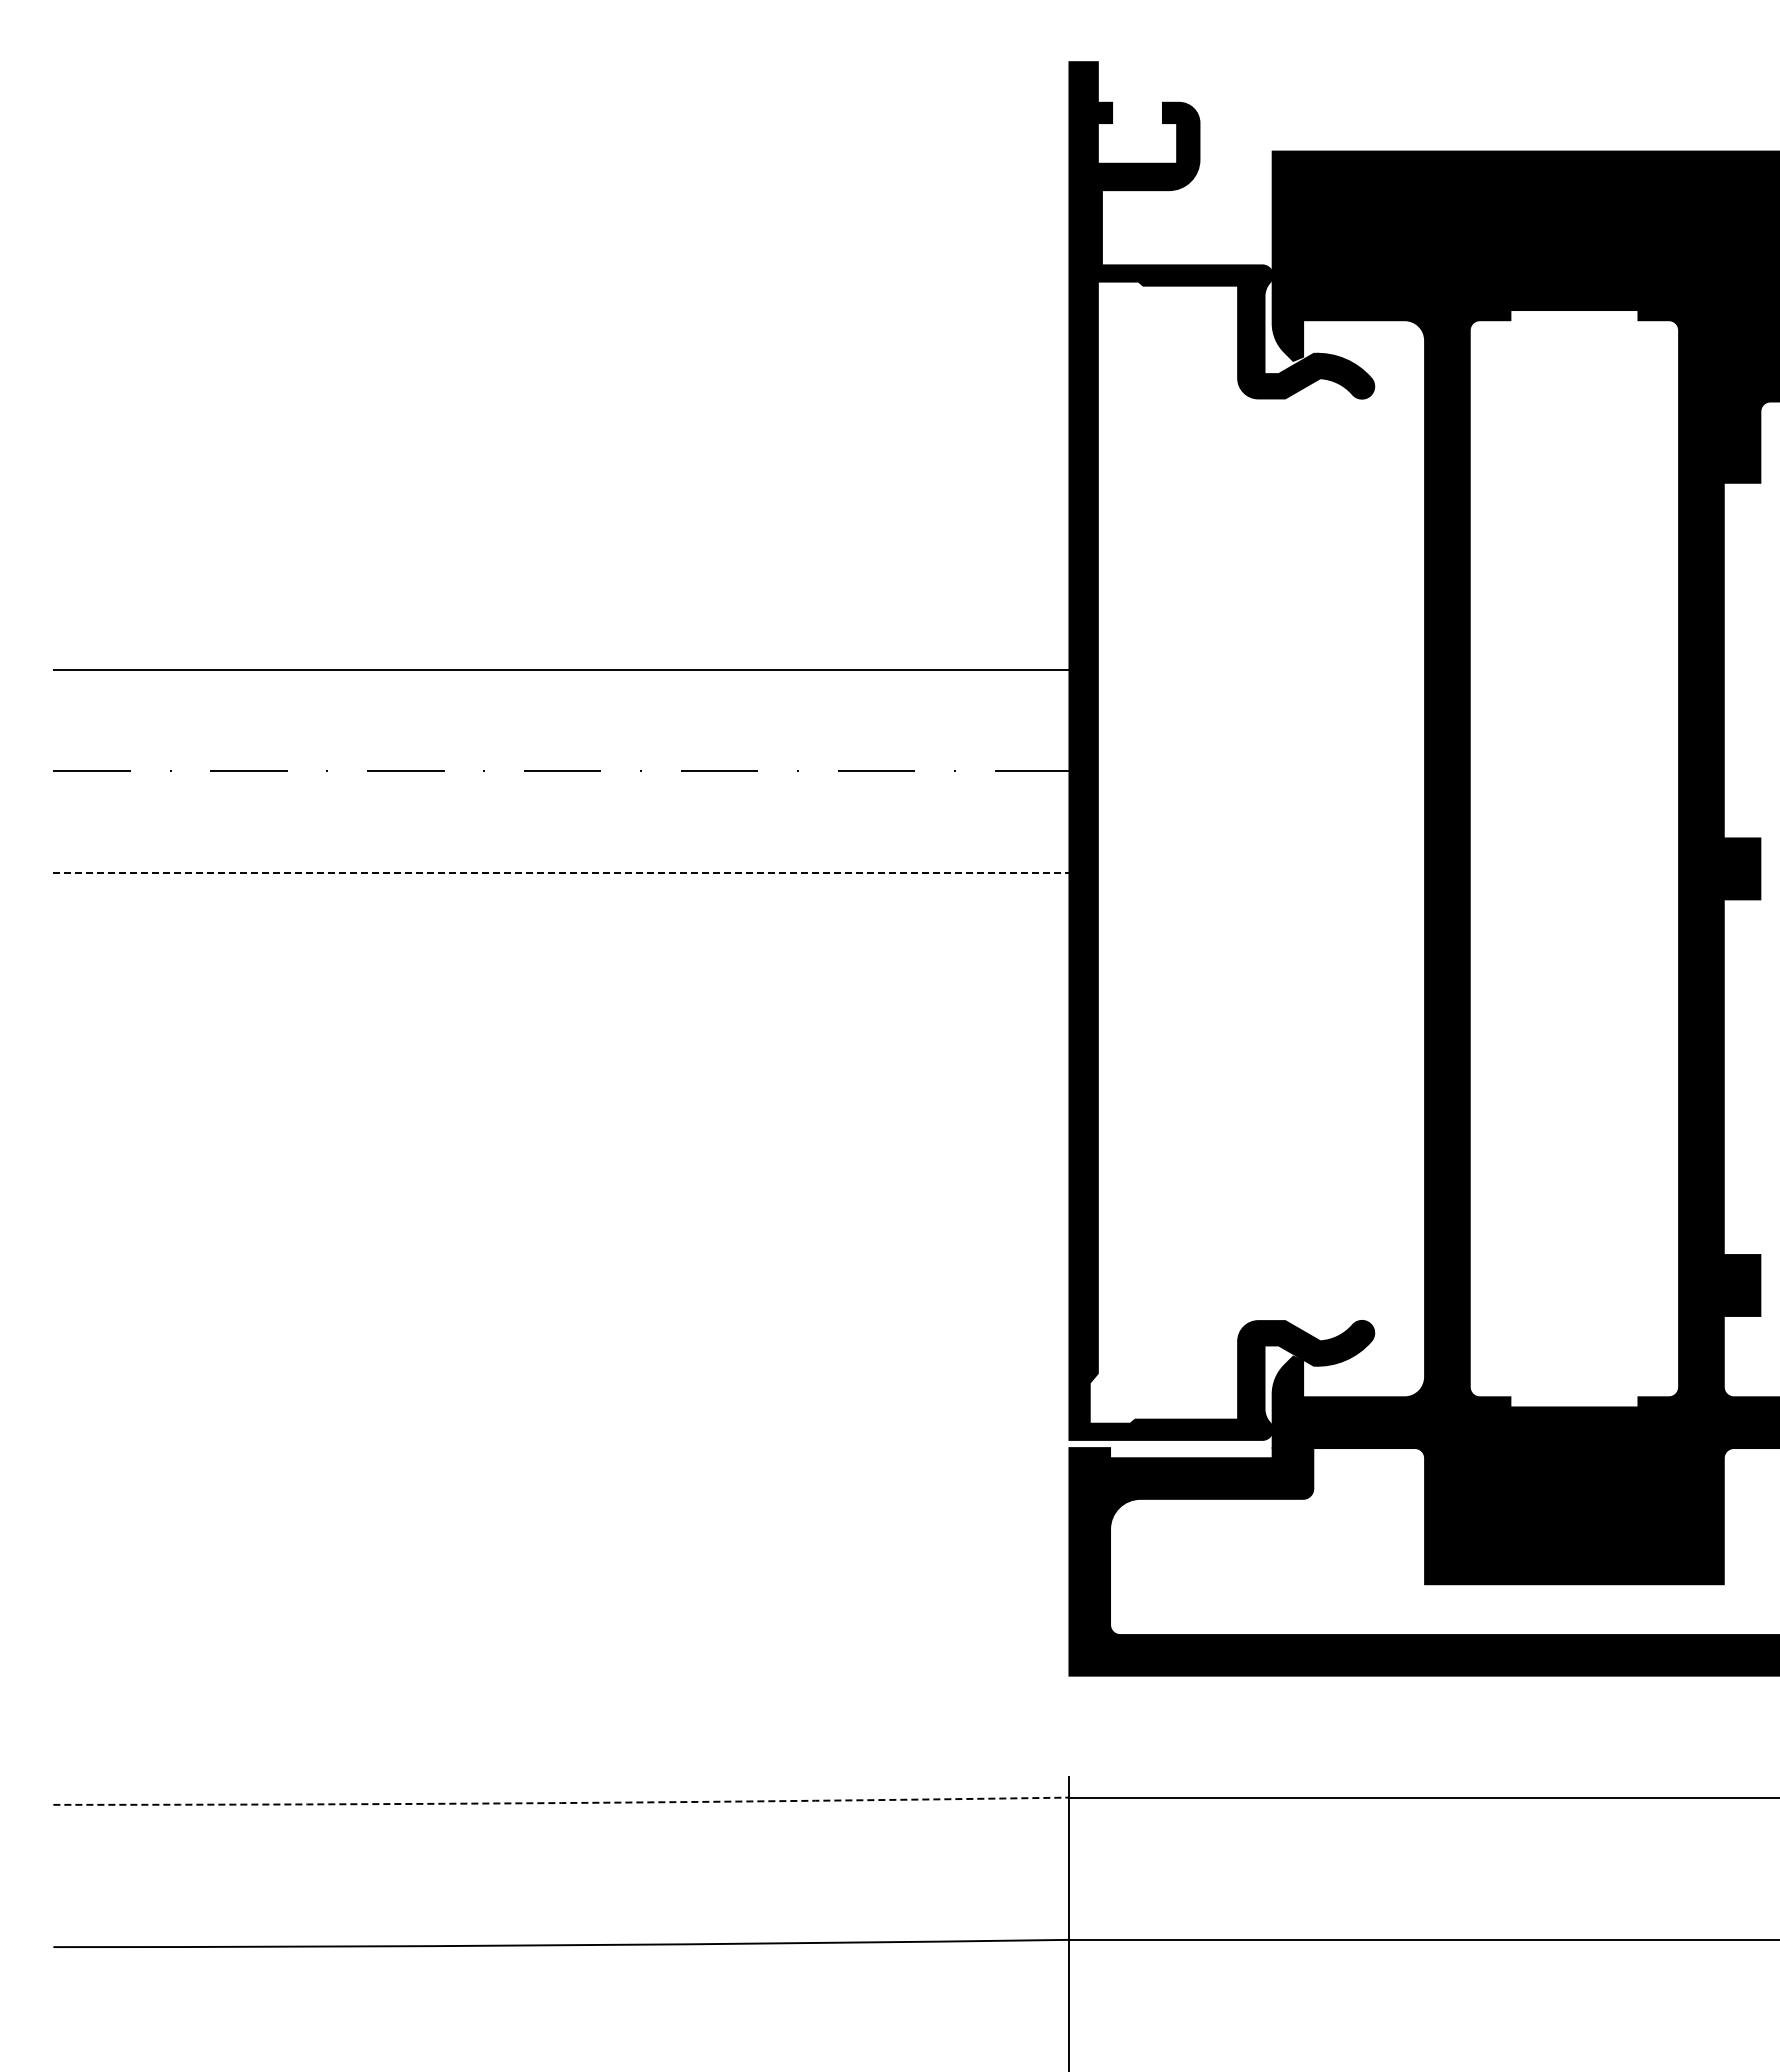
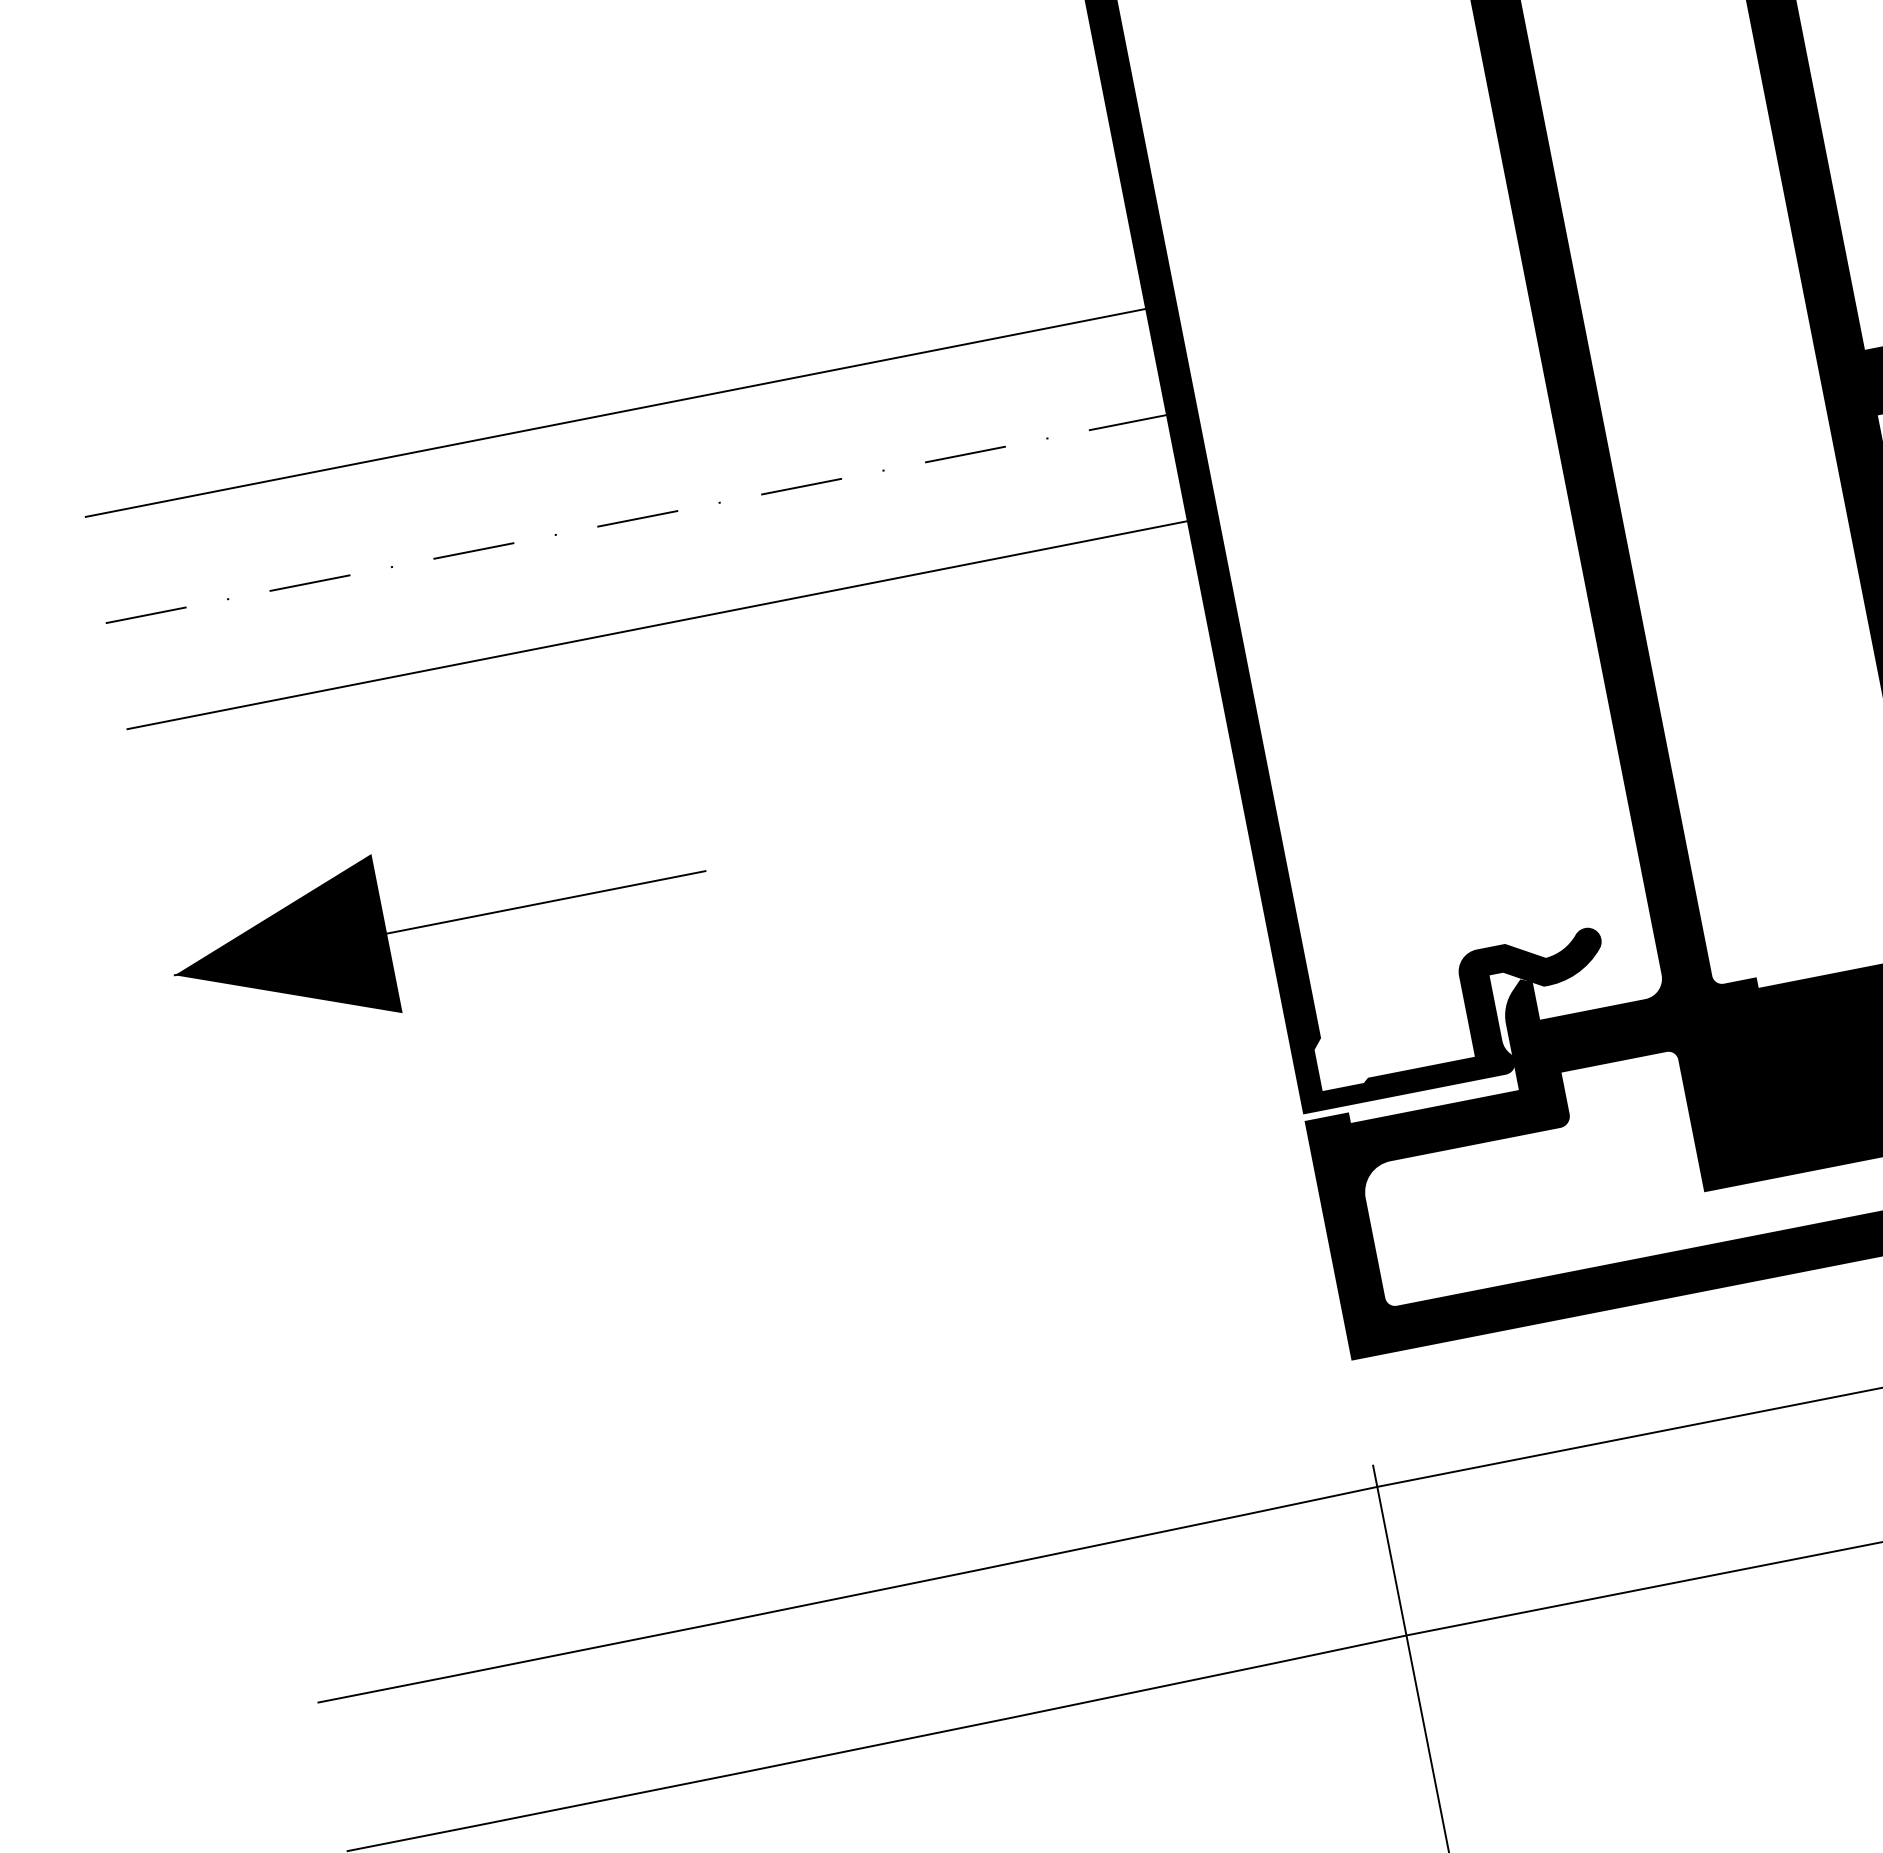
line: (561, 872) -> (657, 624), dashed -> solid
part: (306, 1108) -> (439, 923), added
arc: (561, 1803) -> (847, 1597), dashed -> solid

